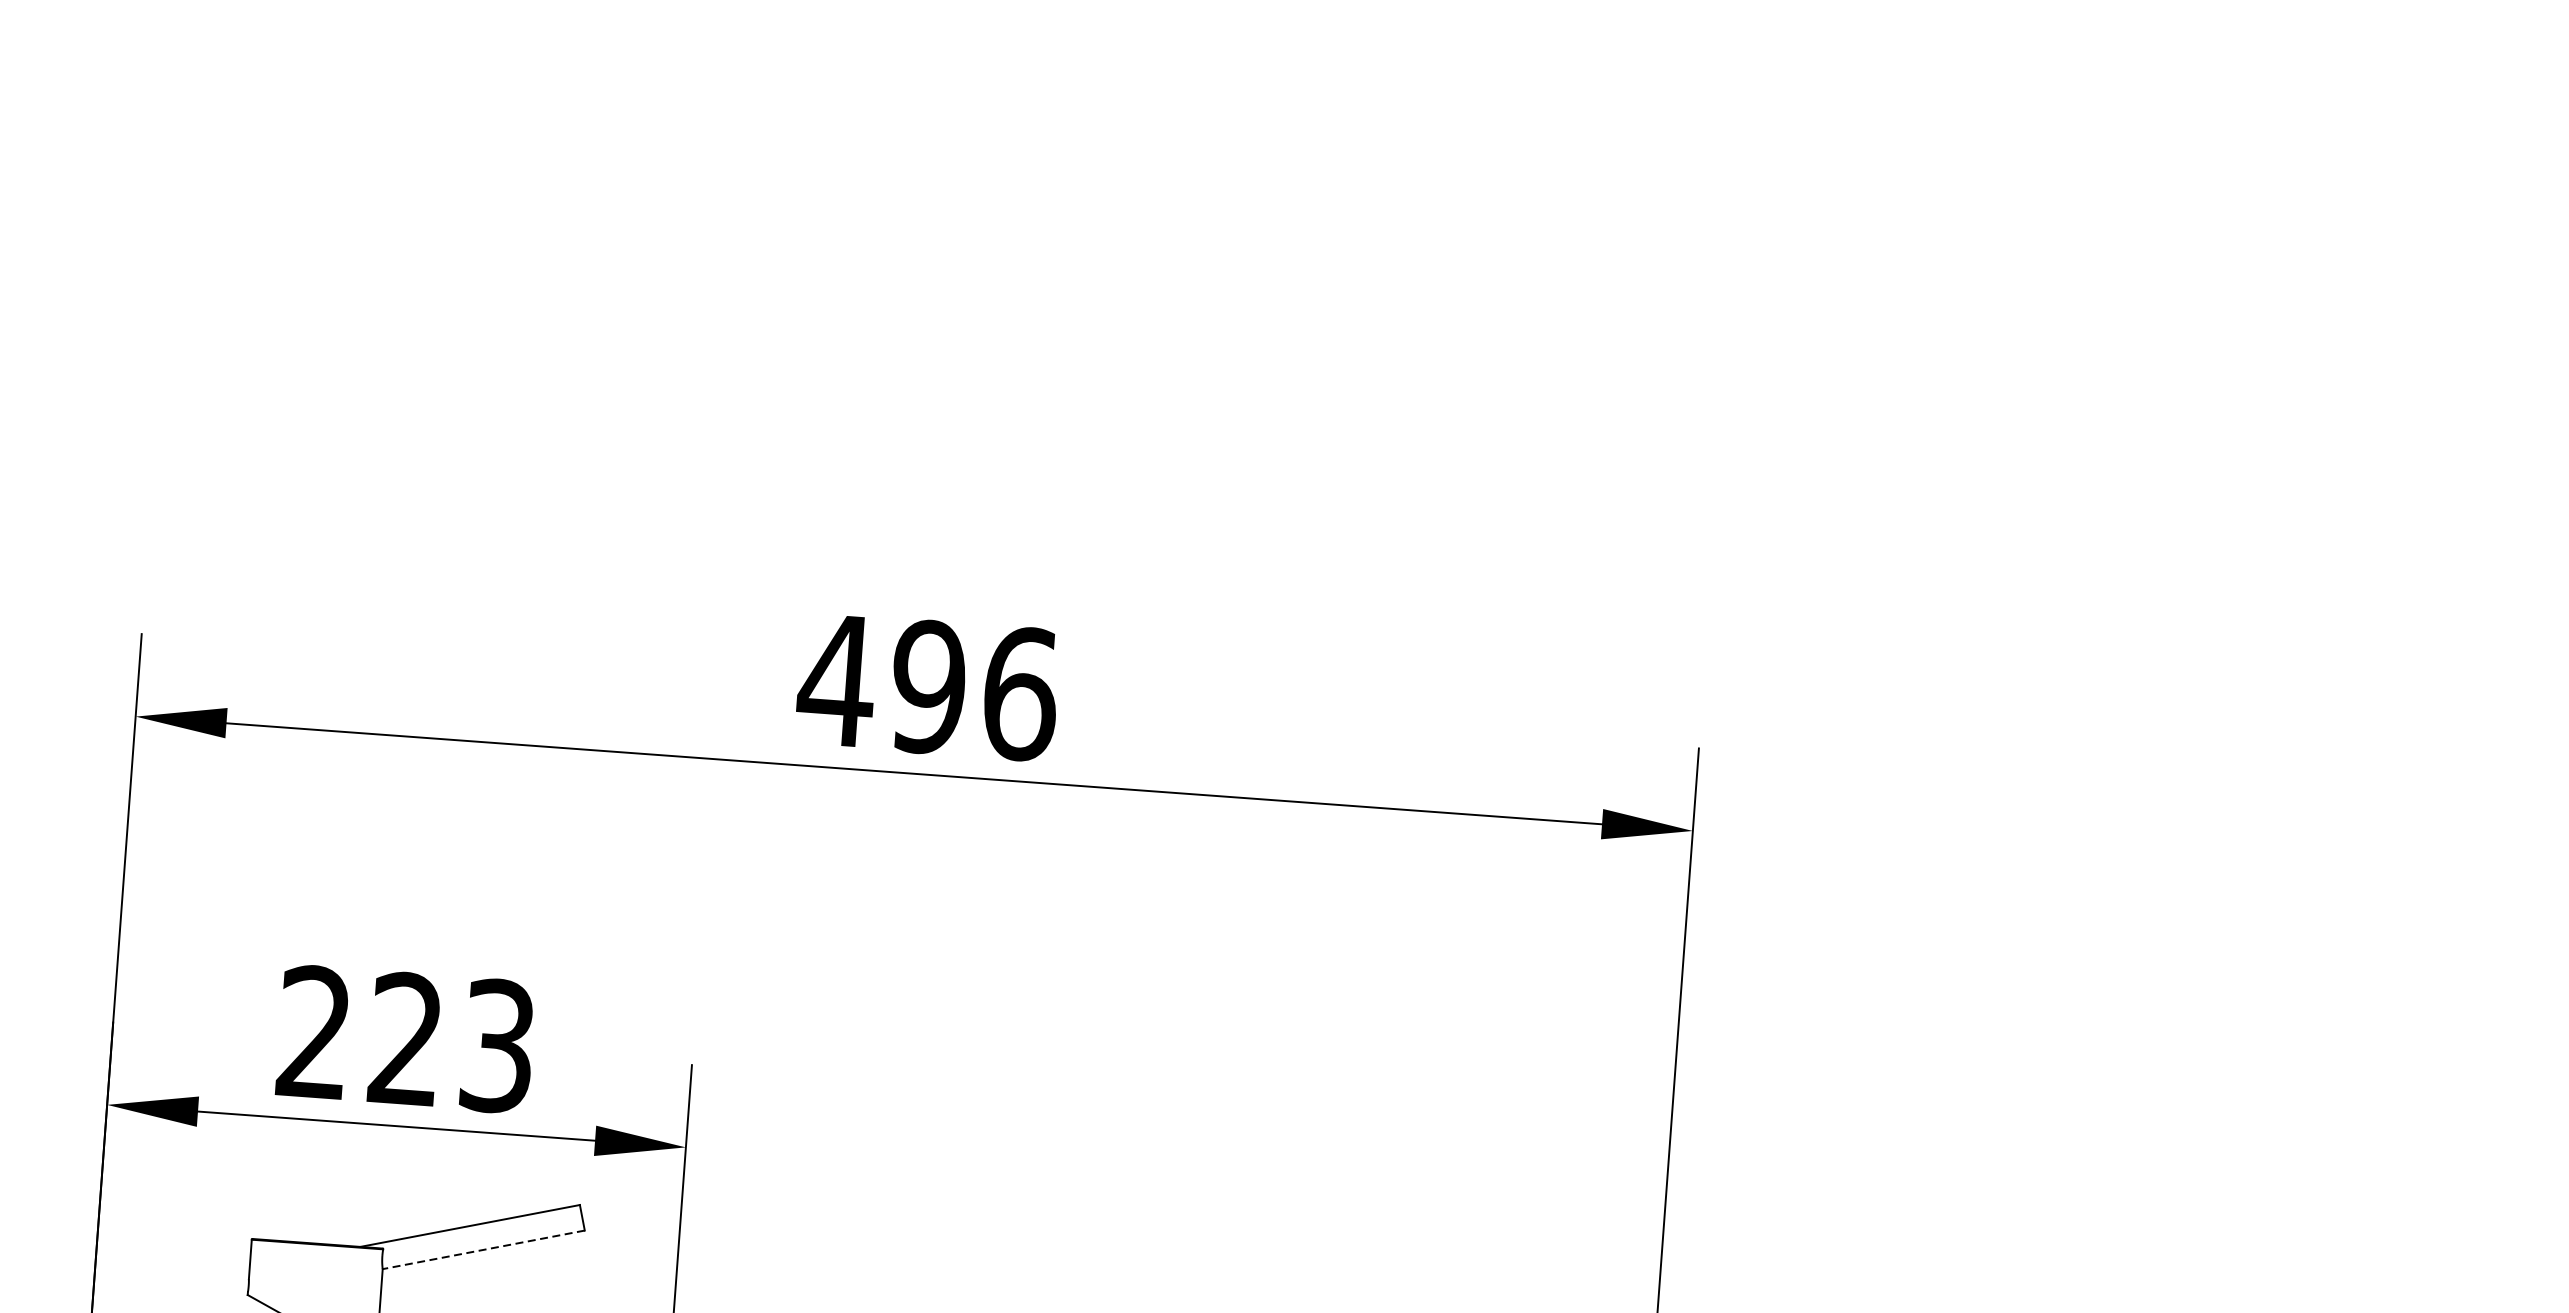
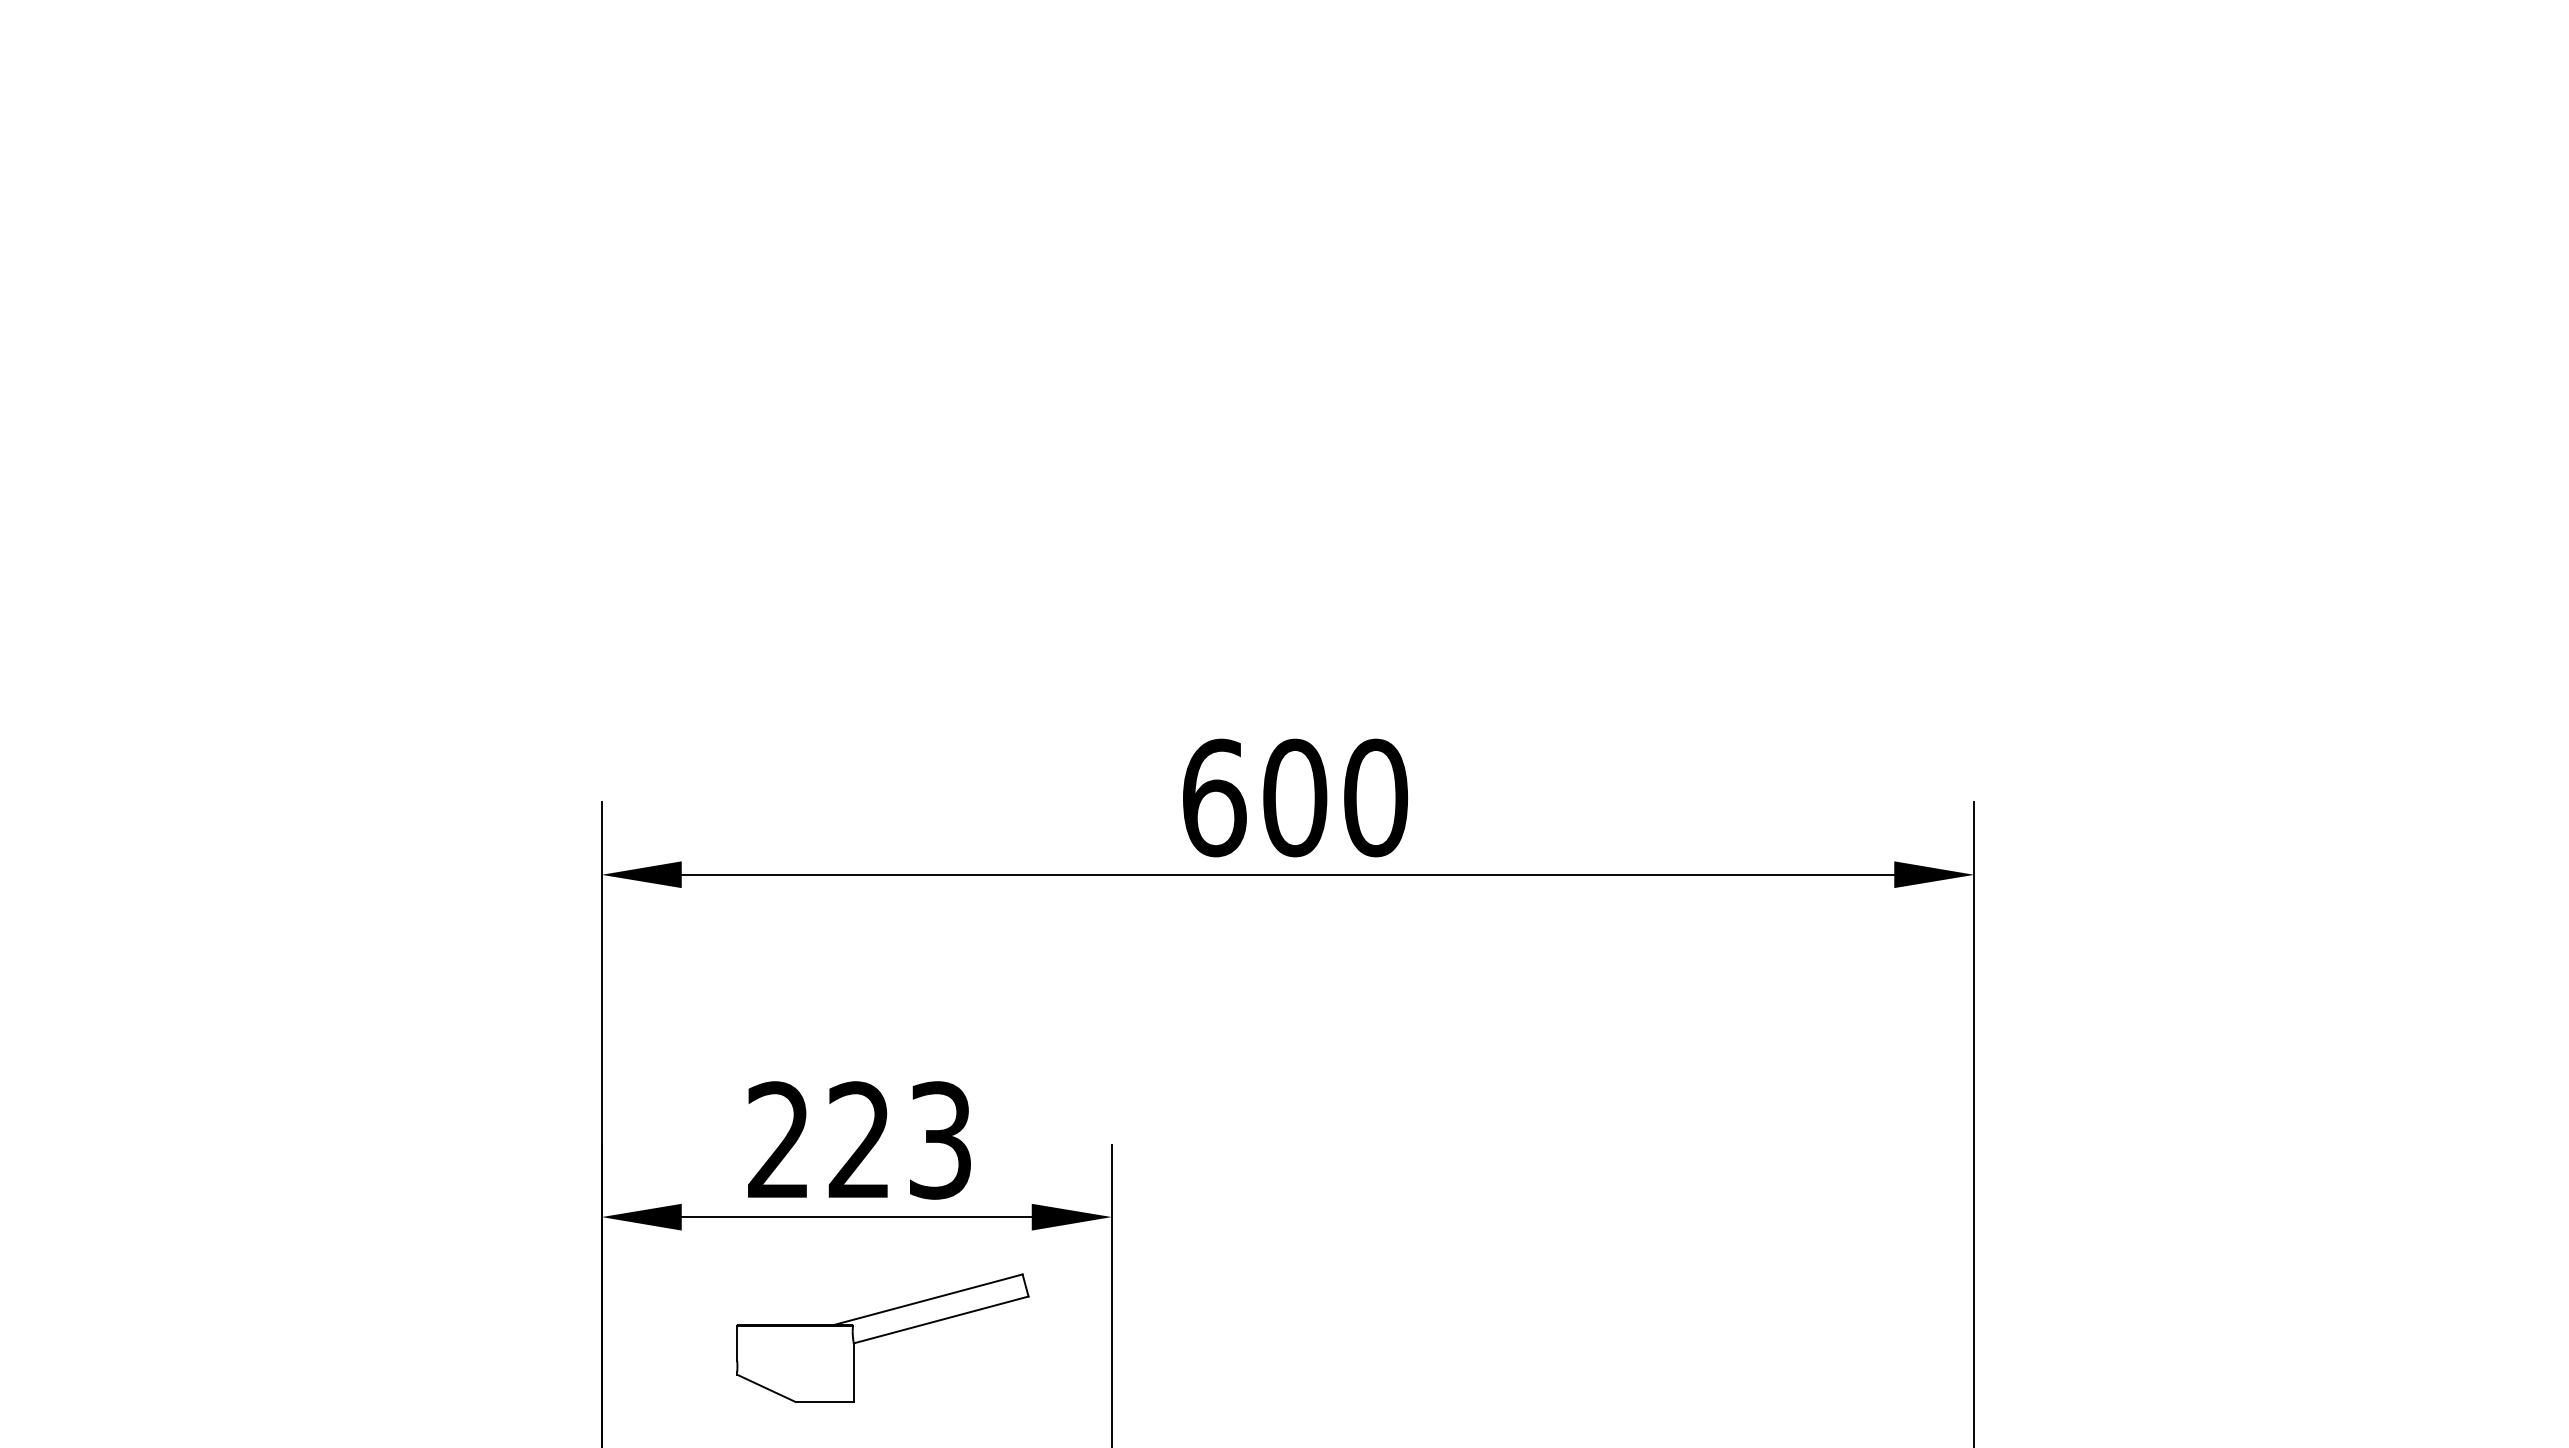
text: (928, 686) -> (1294, 797), 496 -> 600
line: (482, 1250) -> (940, 1320), dashed -> solid

